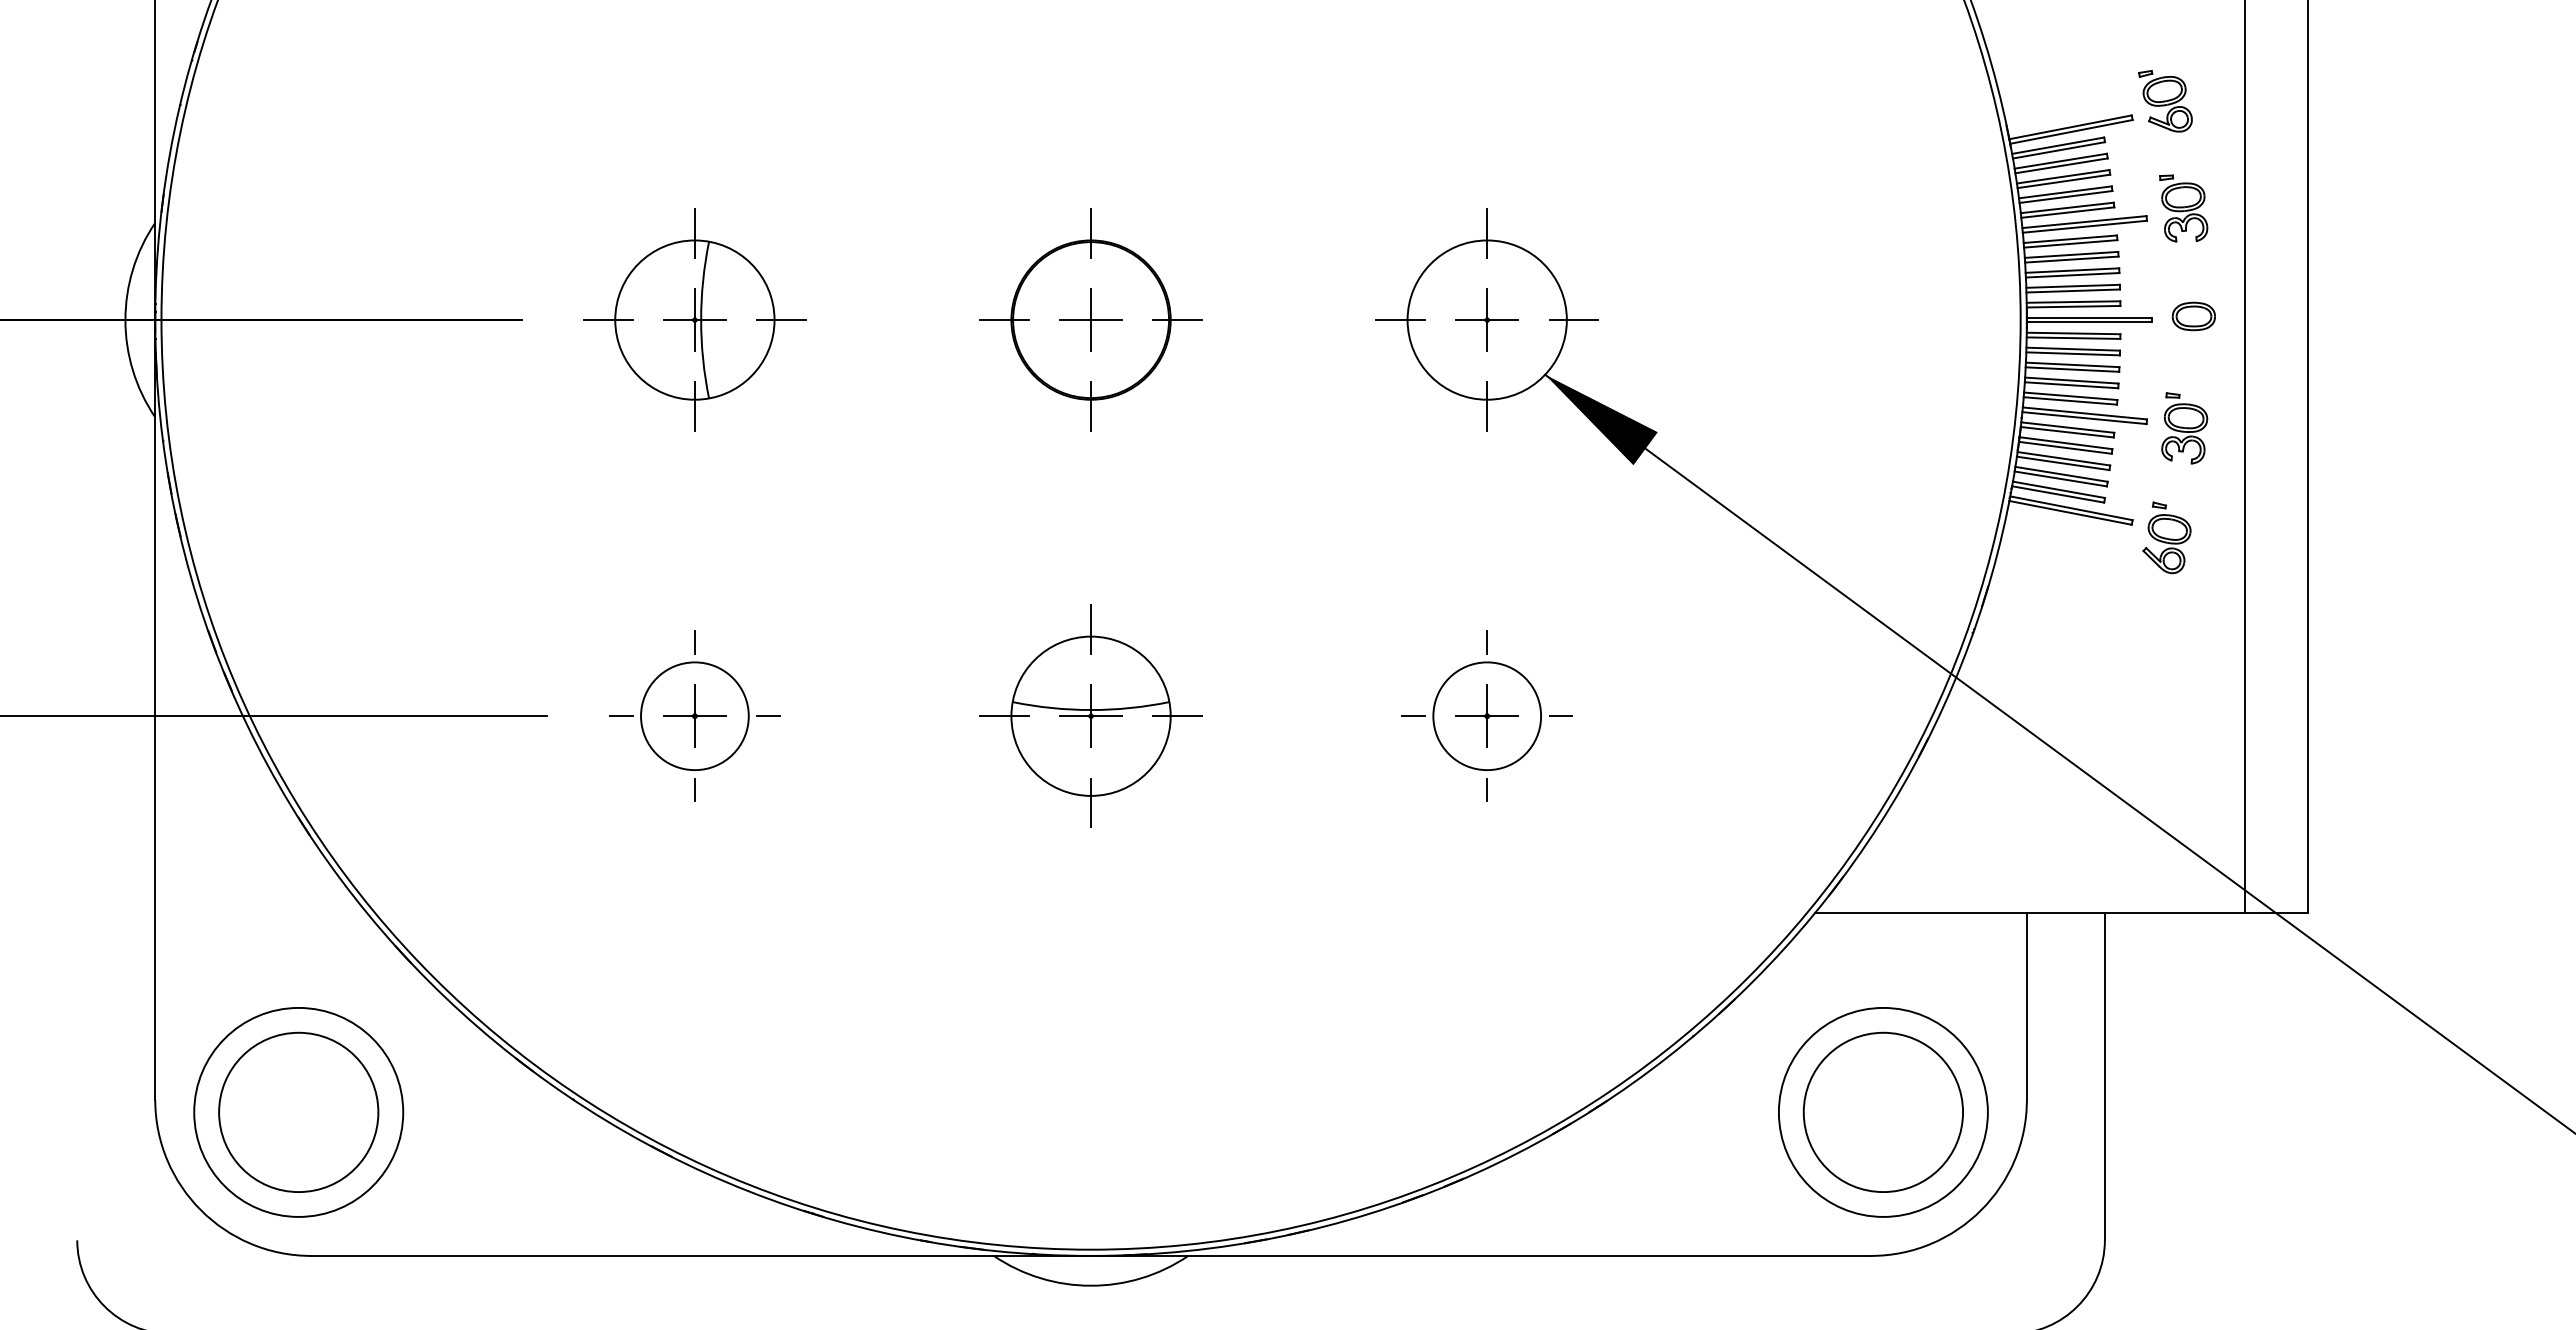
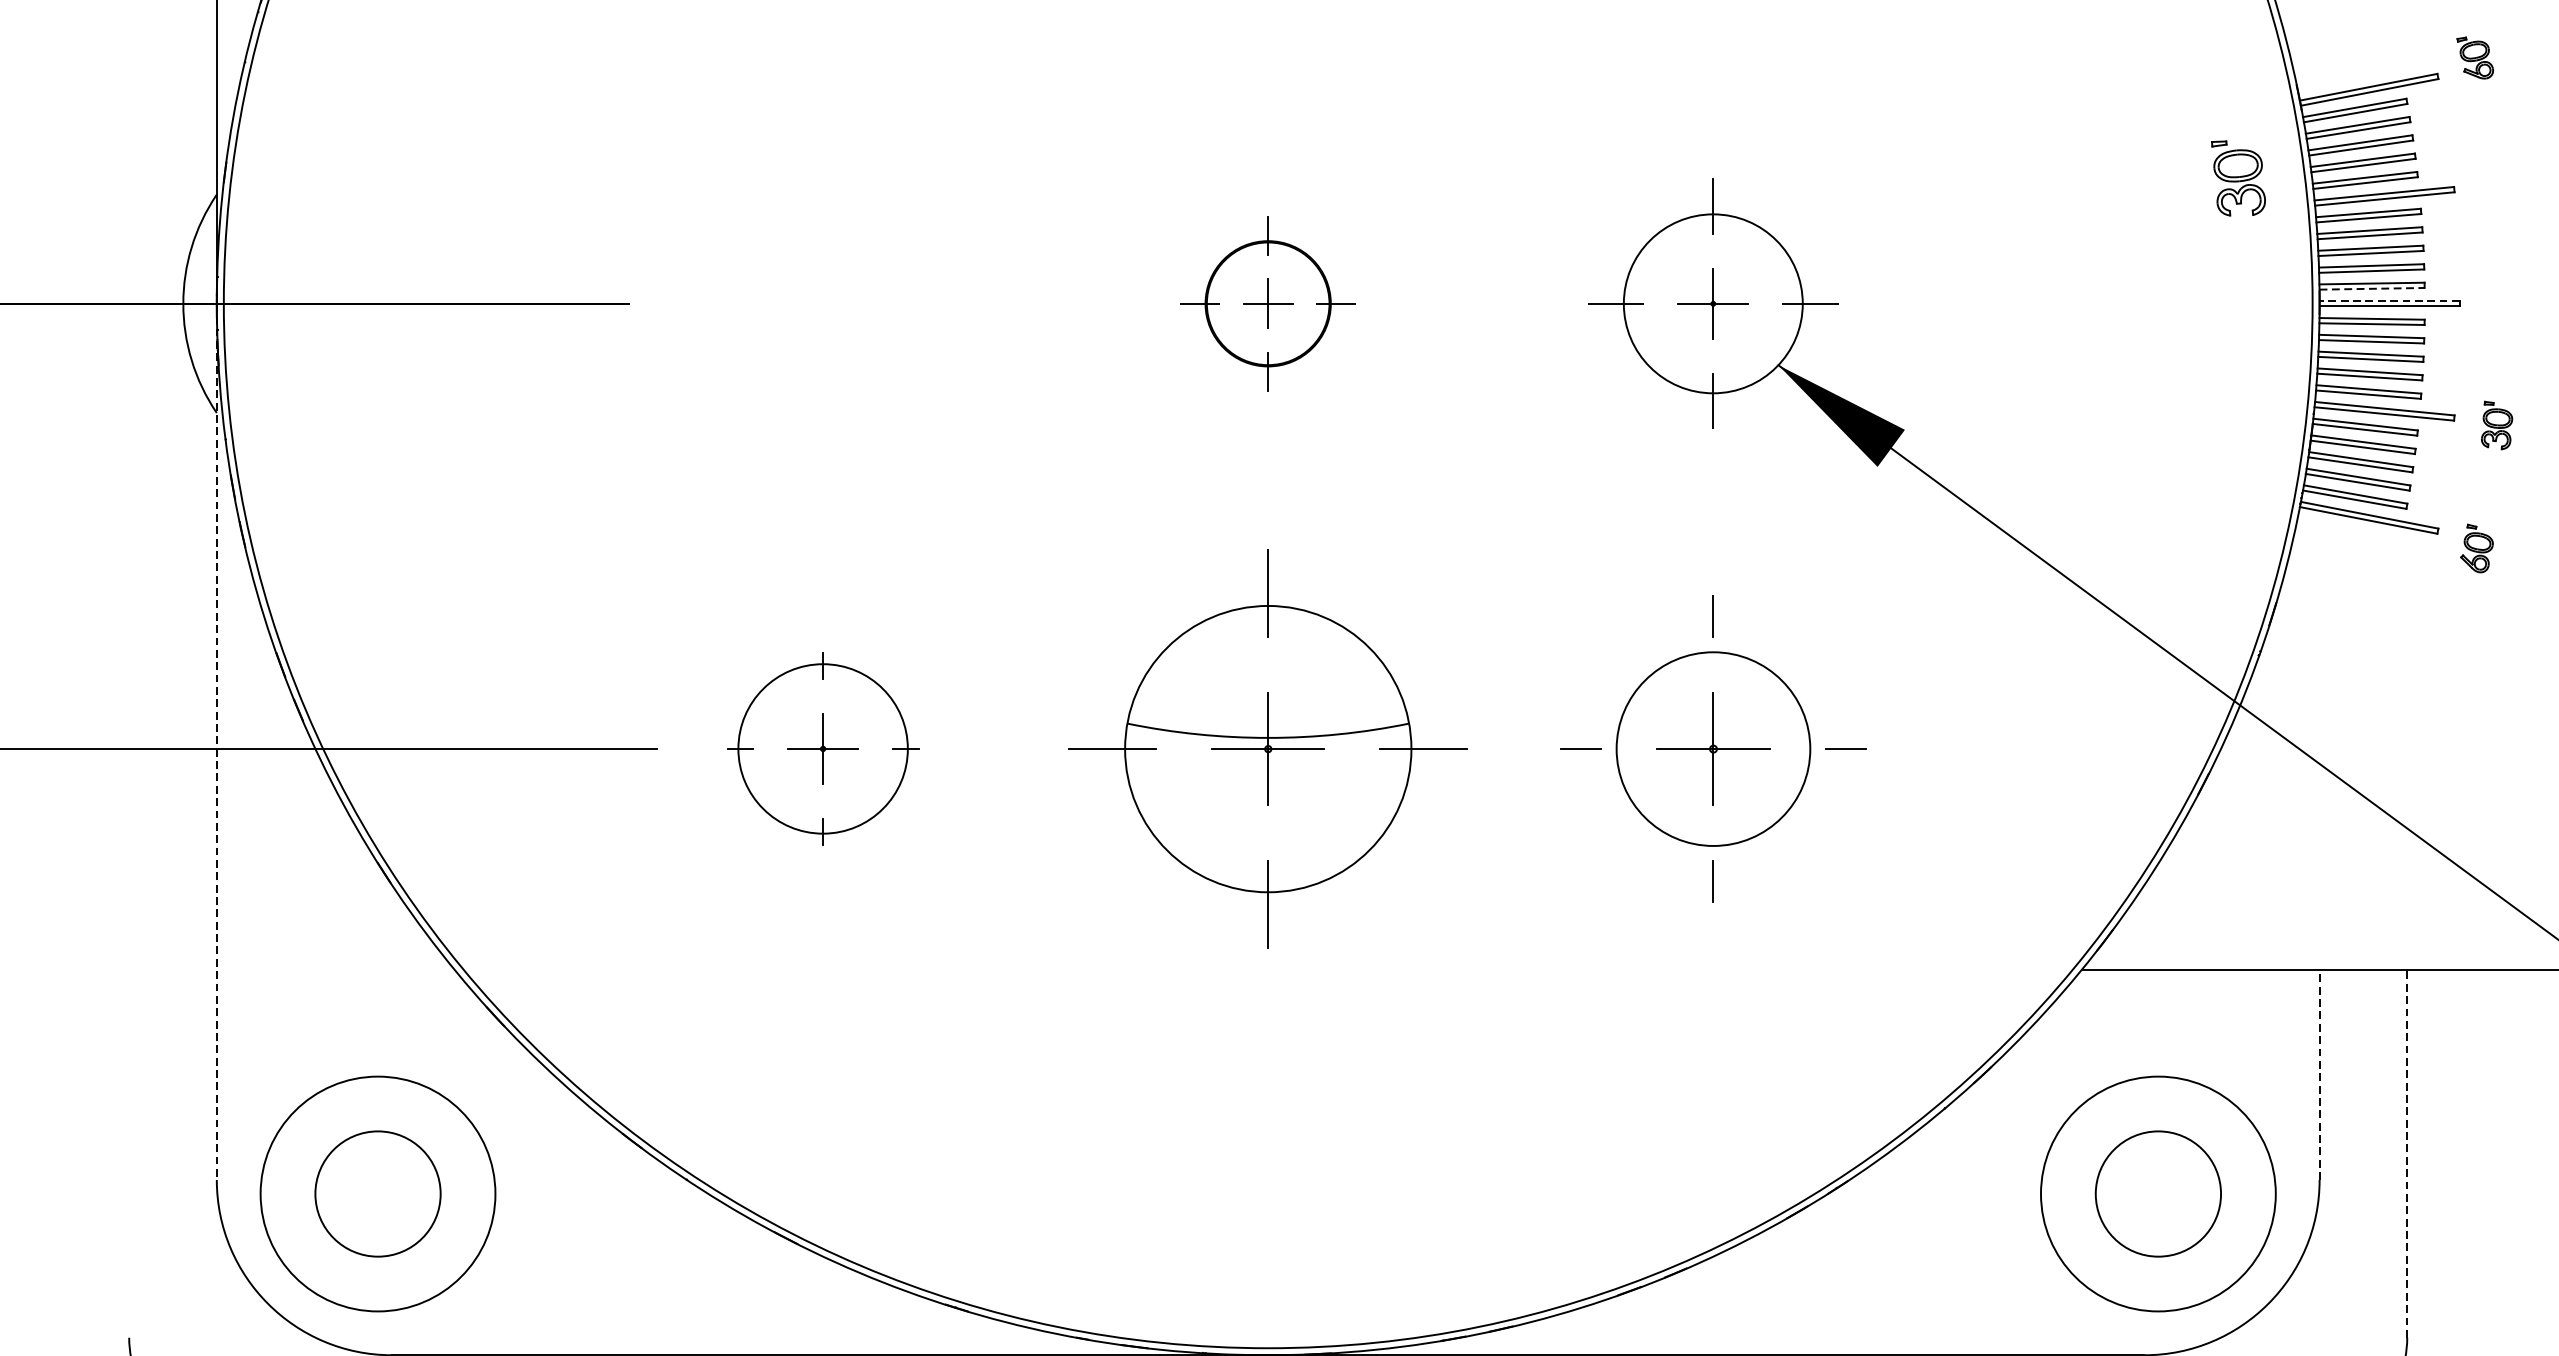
part: (2165, 101) -> (2475, 58), size x0.6
part: (2183, 208) -> (2238, 178), moved
line: (2073, 306) -> (2371, 288), solid -> dashed
part: (2193, 316) -> (2506, 299), removed
line: (2088, 317) -> (2388, 300), solid -> dashed
part: (694, 319) -> (822, 303), removed
part: (1090, 319) -> (1267, 303), size x0.7
part: (2184, 428) -> (2496, 425), size x0.6
part: (2166, 537) -> (2476, 548), size x0.6
line: (155, 710) -> (217, 742), solid -> dashed
part: (1090, 715) -> (1267, 748), size x1.6
part: (1486, 715) -> (1712, 748), size x1.6
circle: (694, 716) -> (822, 749), size x1.4
line: (2026, 1006) -> (2319, 1075), solid -> dashed
line: (2104, 1076) -> (2406, 1153), solid -> dashed
circle: (298, 1112) -> (377, 1194), size x0.7
circle: (1883, 1112) -> (2158, 1194), size x0.7

